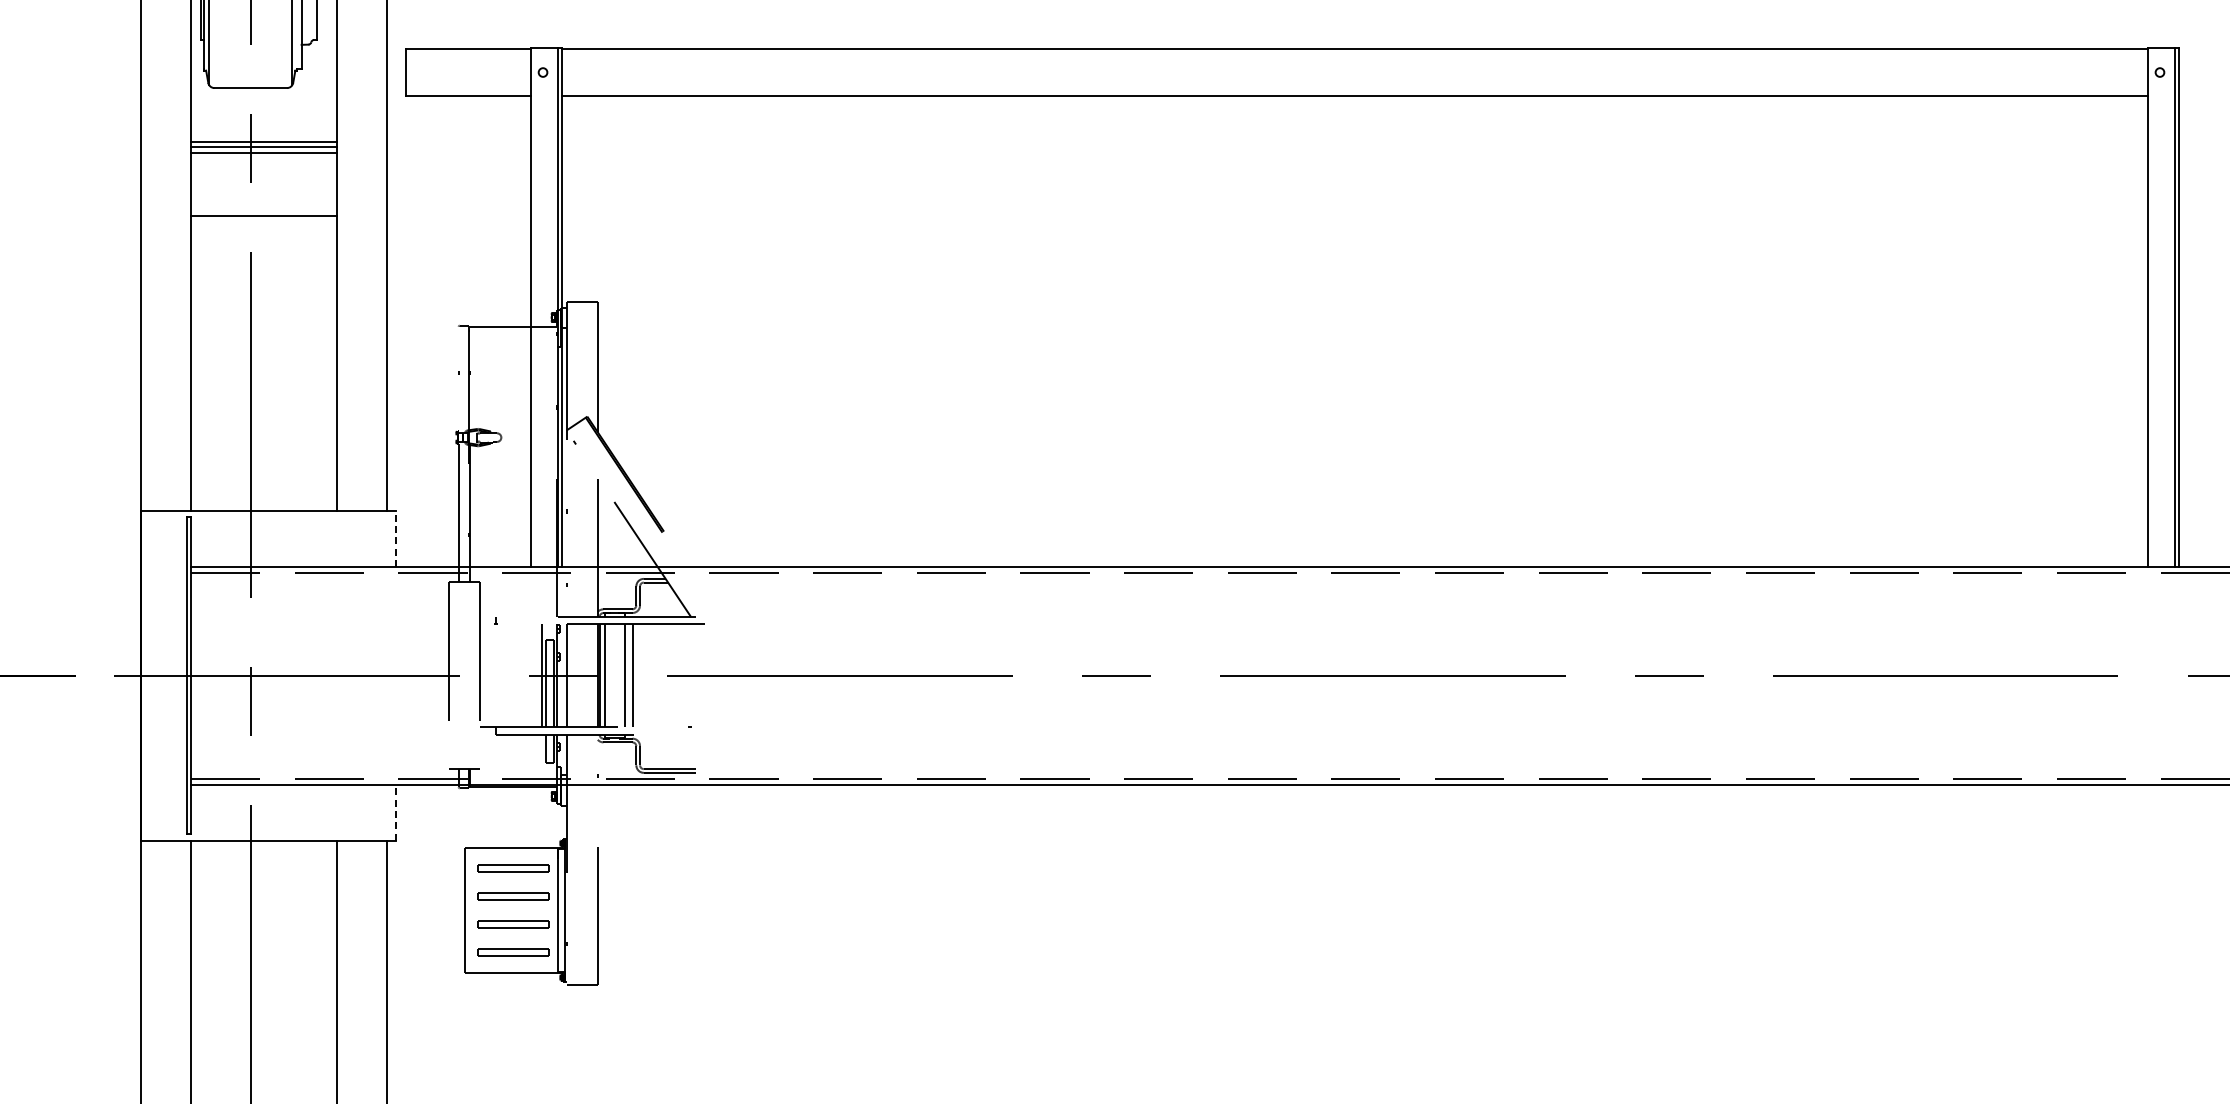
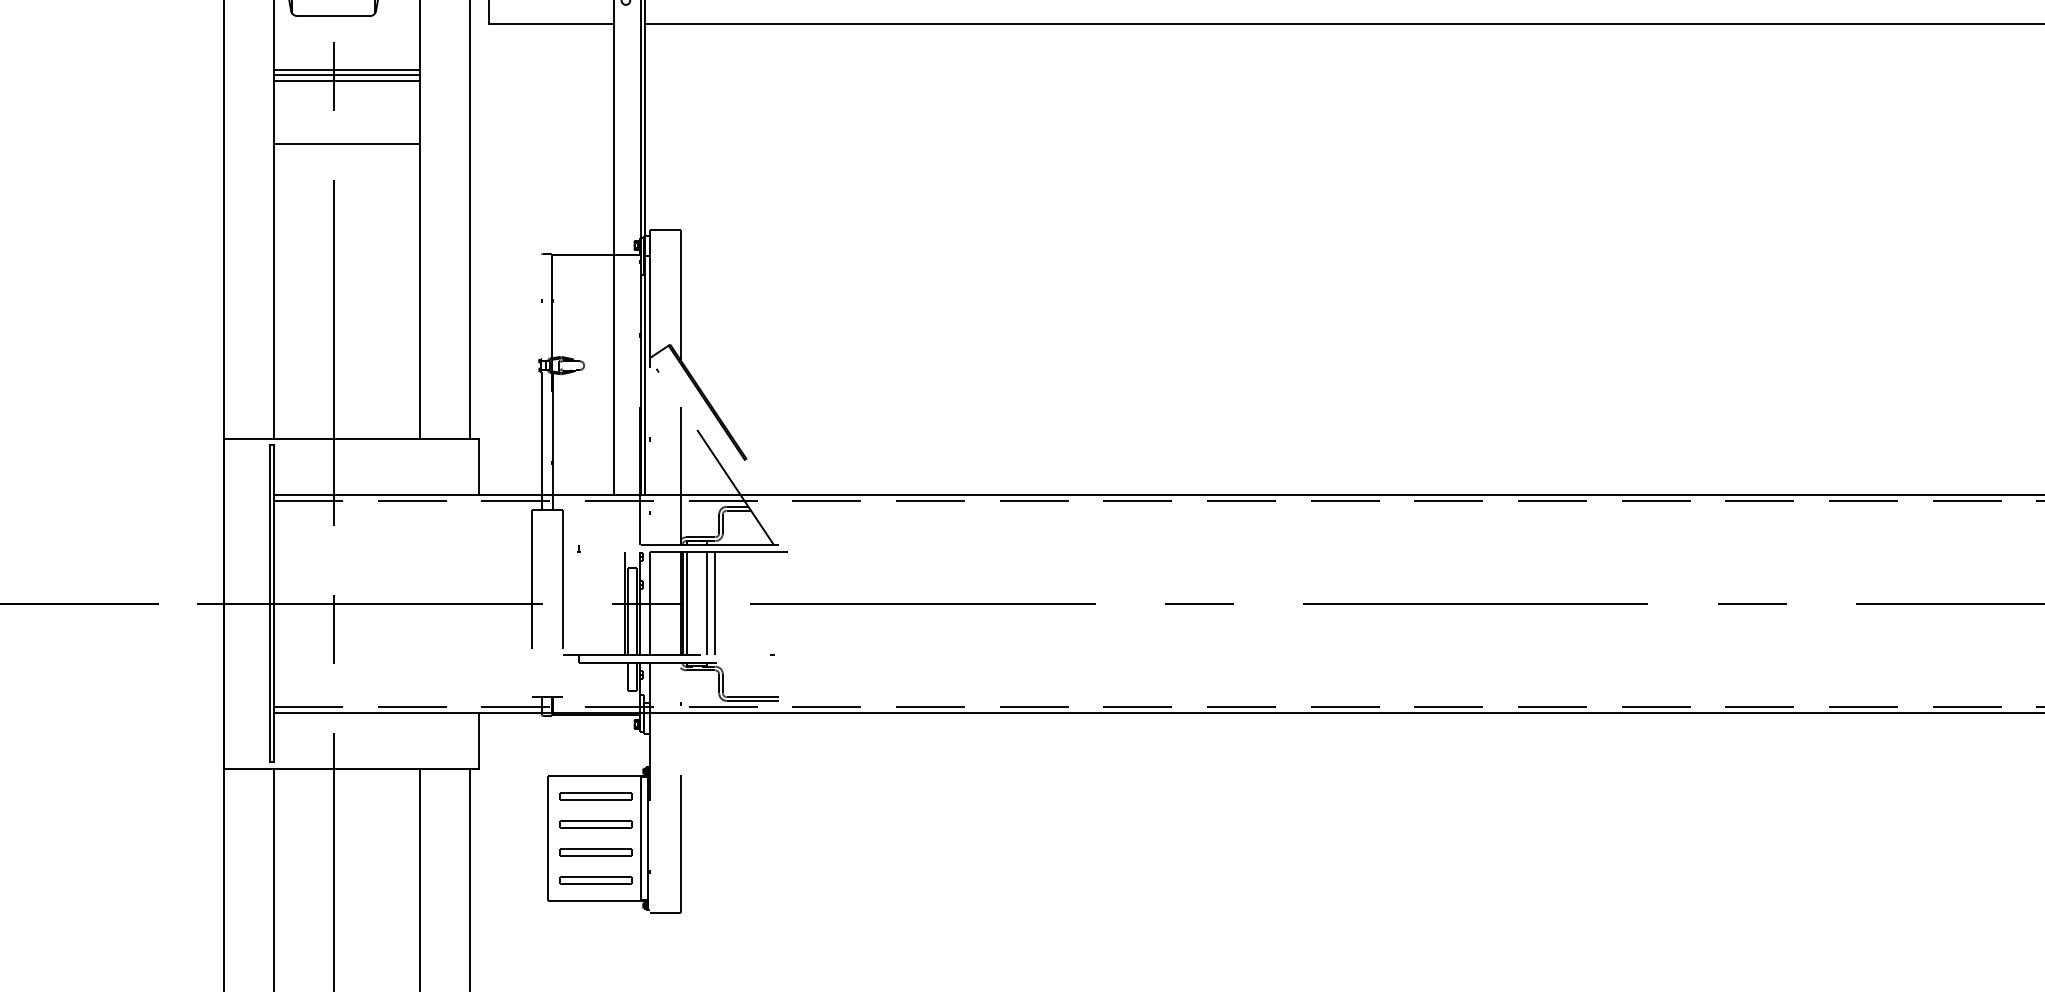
line: (396, 538) -> (479, 466), dashed -> solid
line: (396, 812) -> (479, 740), dashed -> solid

